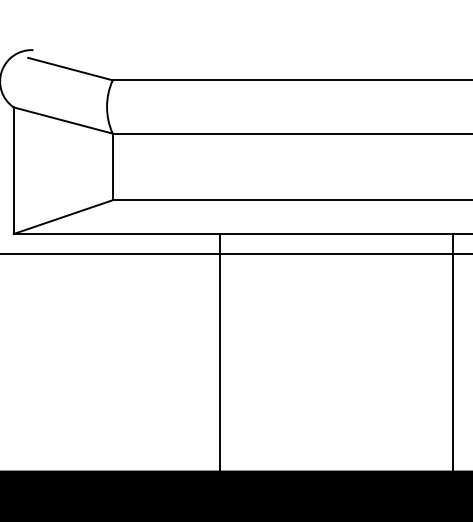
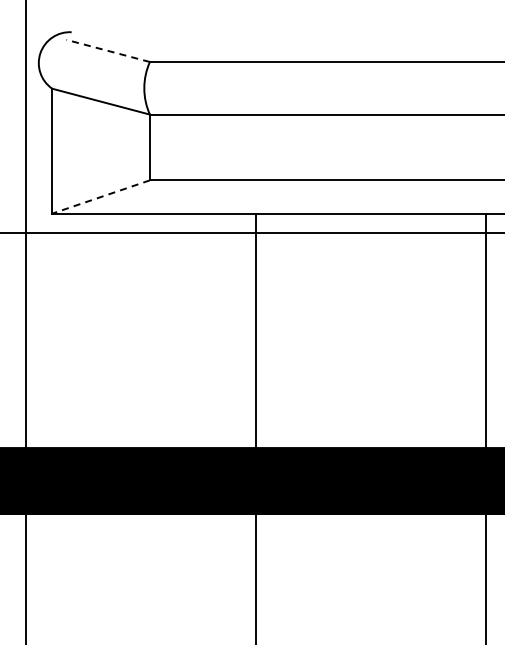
line: (69, 68) -> (107, 50), solid -> dashed
line: (63, 217) -> (101, 197), solid -> dashed

